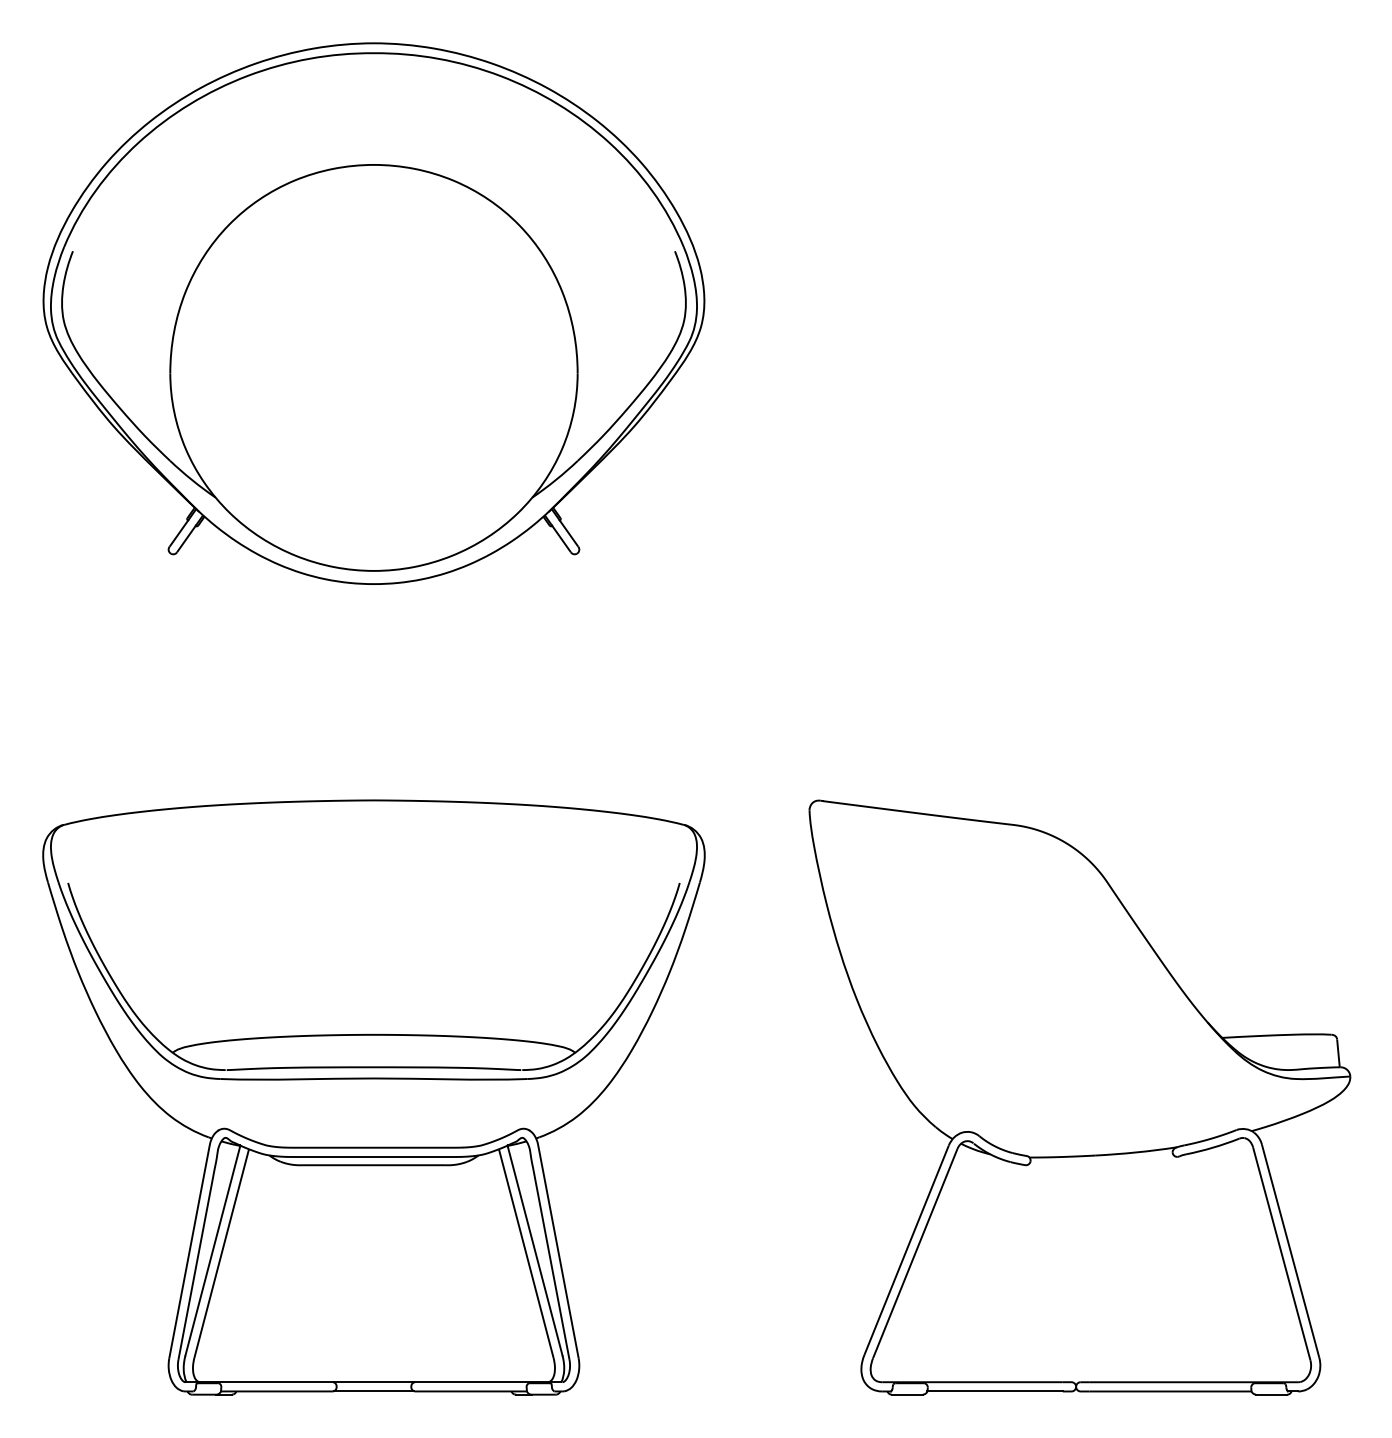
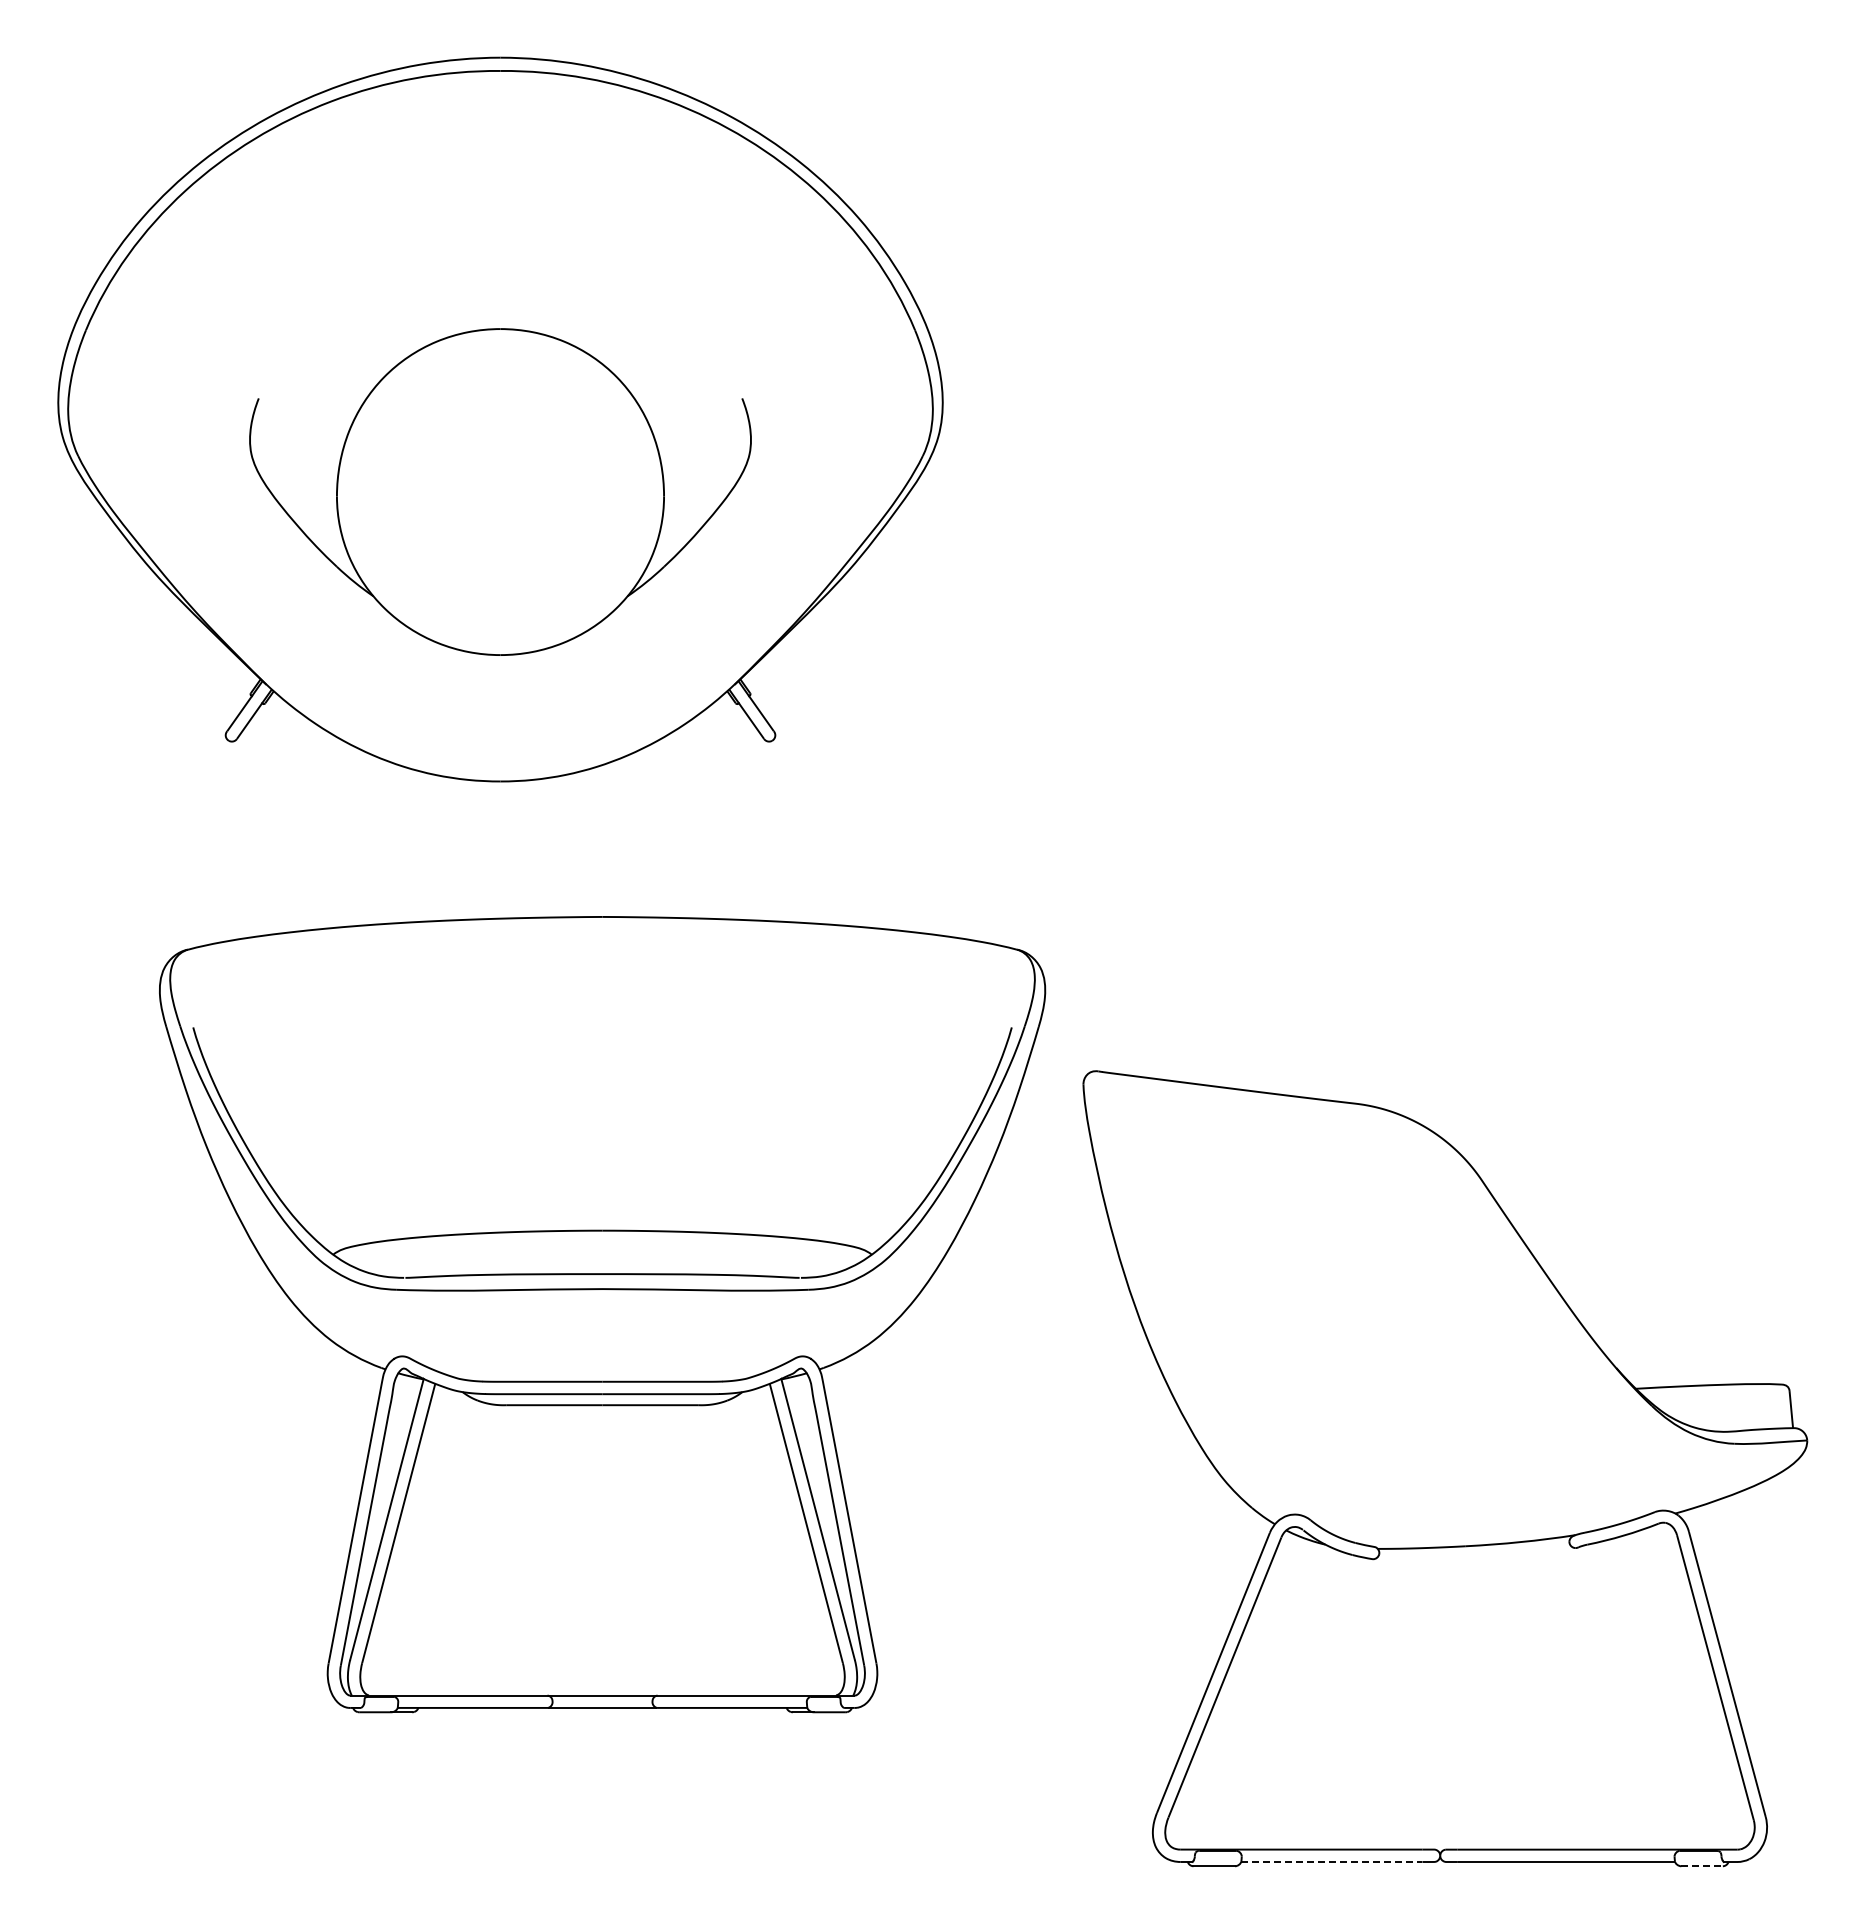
part: (373, 367) -> (500, 491), size x0.6
part: (373, 1097) -> (602, 1314), moved
line: (994, 1391) -> (1331, 1861), solid -> dashed
line: (1272, 1394) -> (1702, 1866), solid -> dashed

